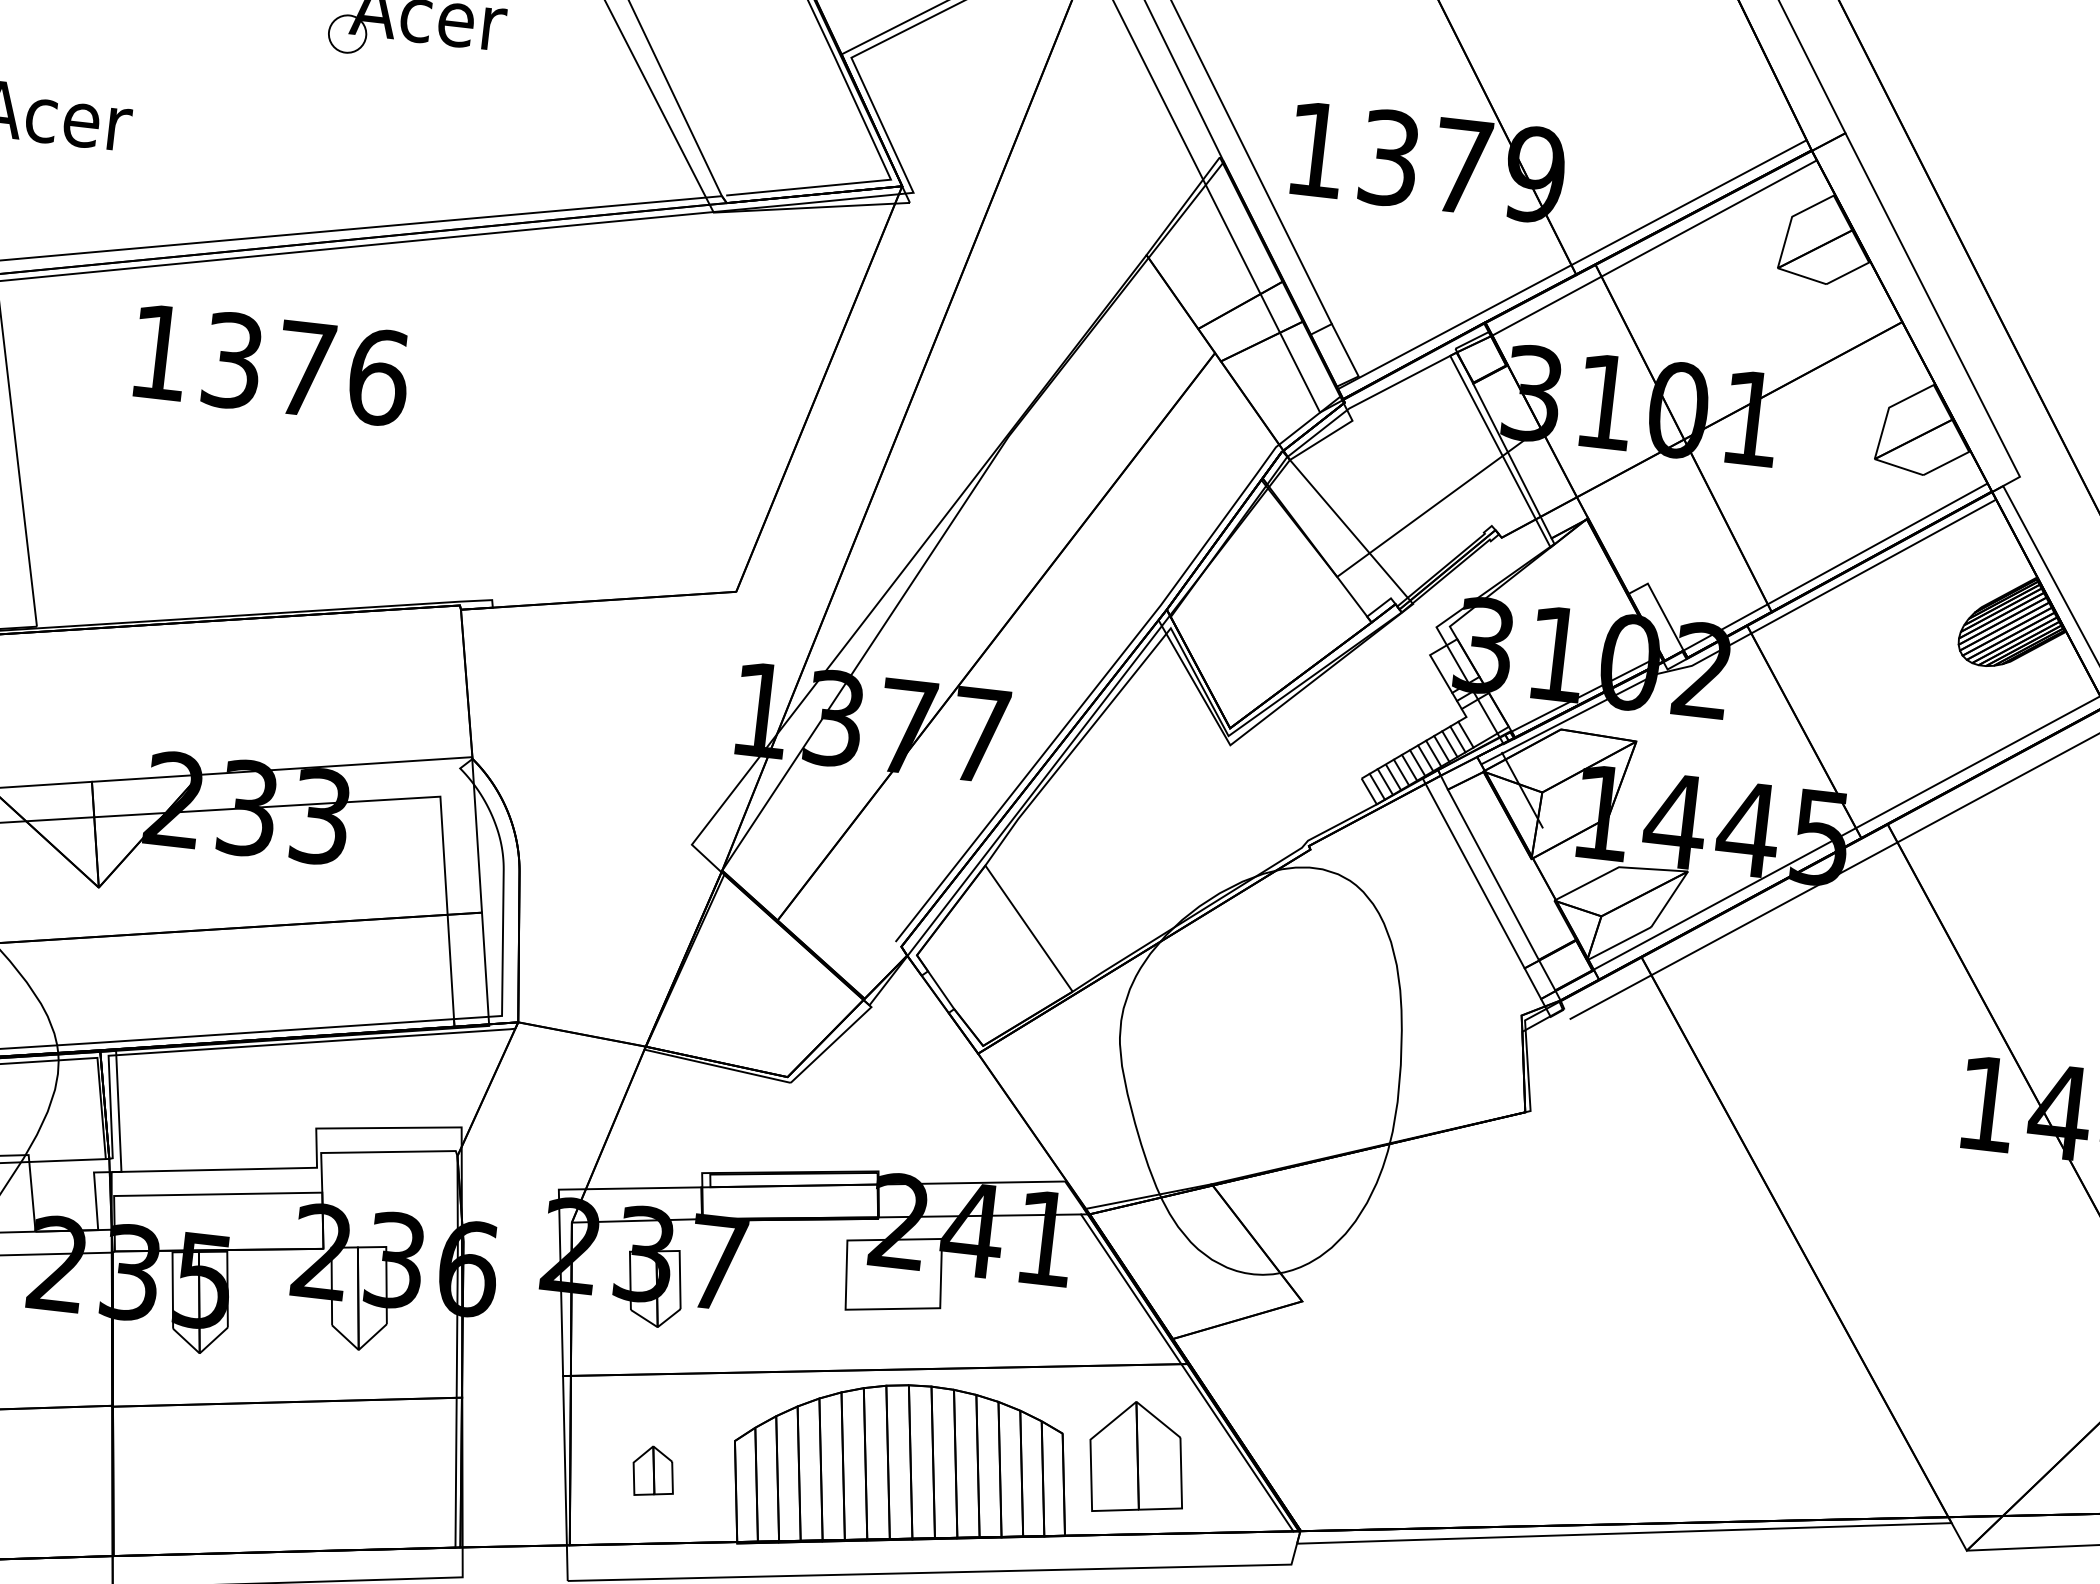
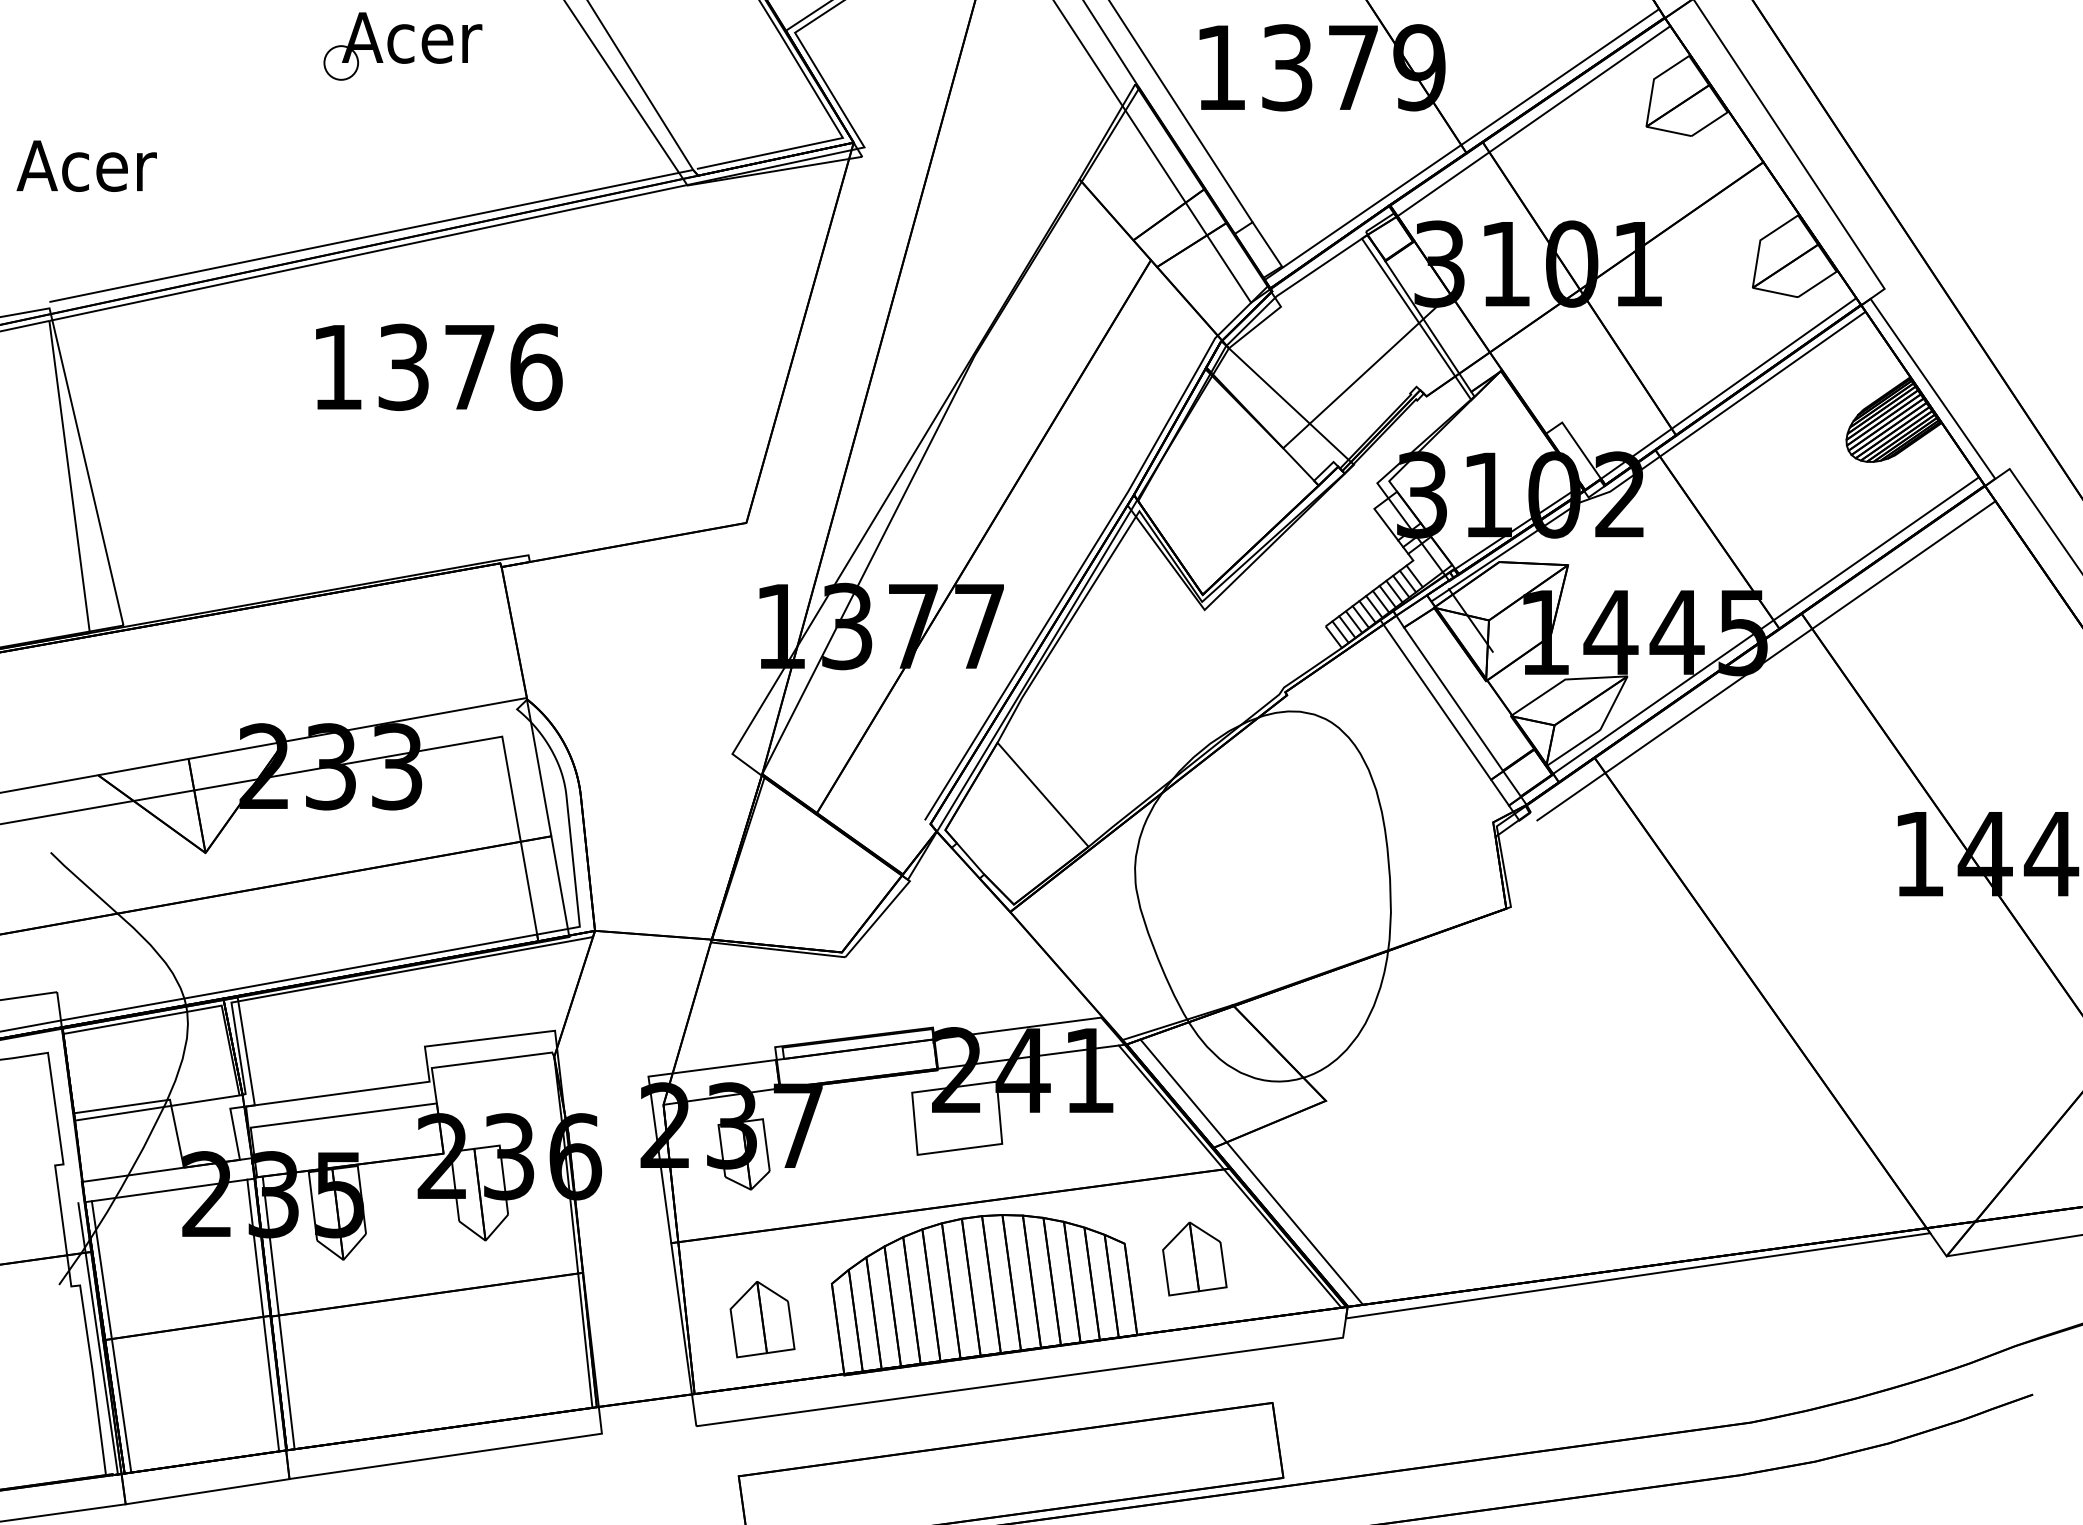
text: (272, 364) -> (439, 366), moved
line: (1211, 1369) -> (1251, 1171), added
line: (104, 1404) -> (263, 1315), added
line: (121, 1404) -> (278, 1313), added
part: (1137, 1458) -> (1194, 1258), size x0.71
part: (653, 1471) -> (762, 1319), size x1.67

